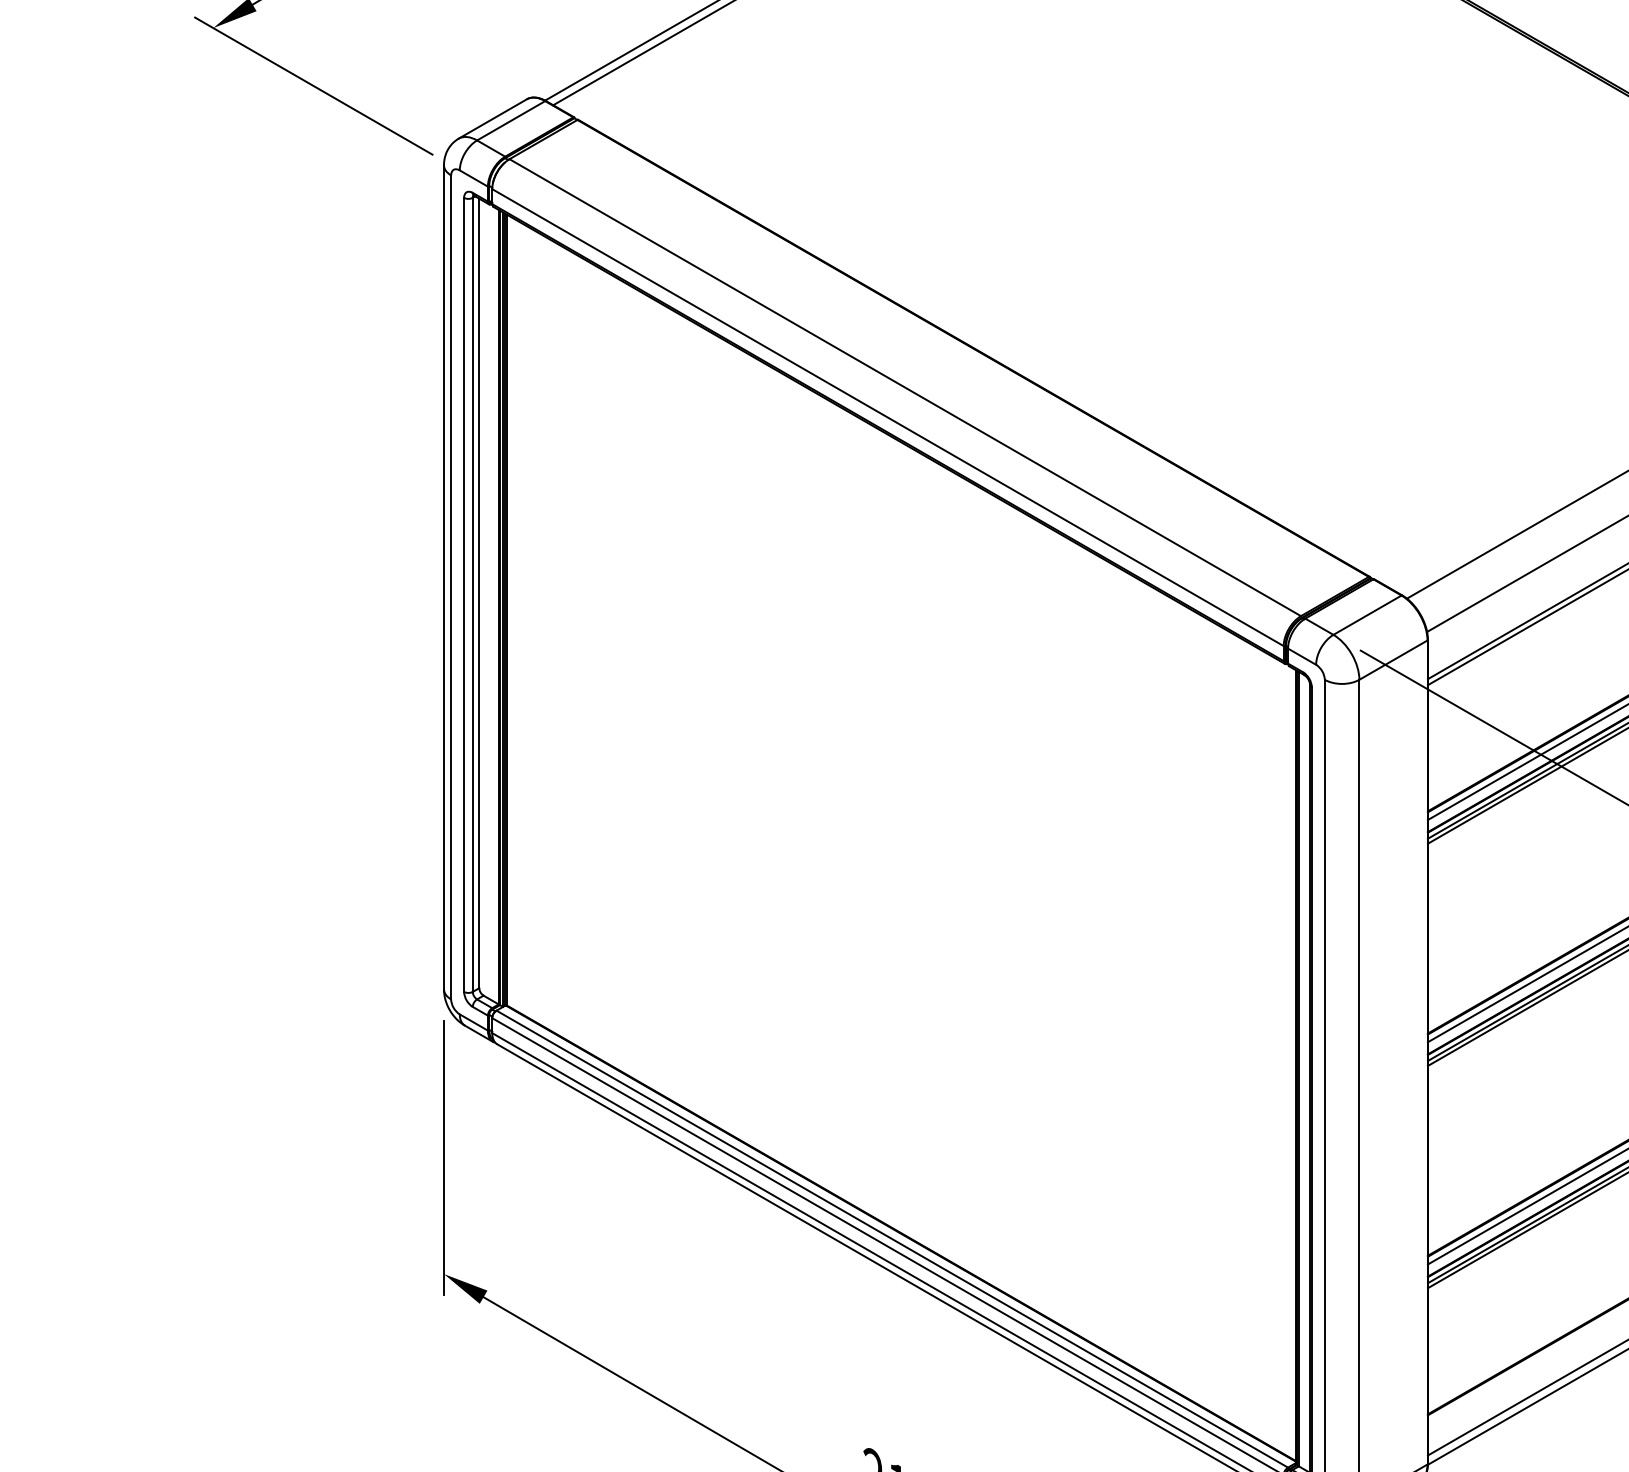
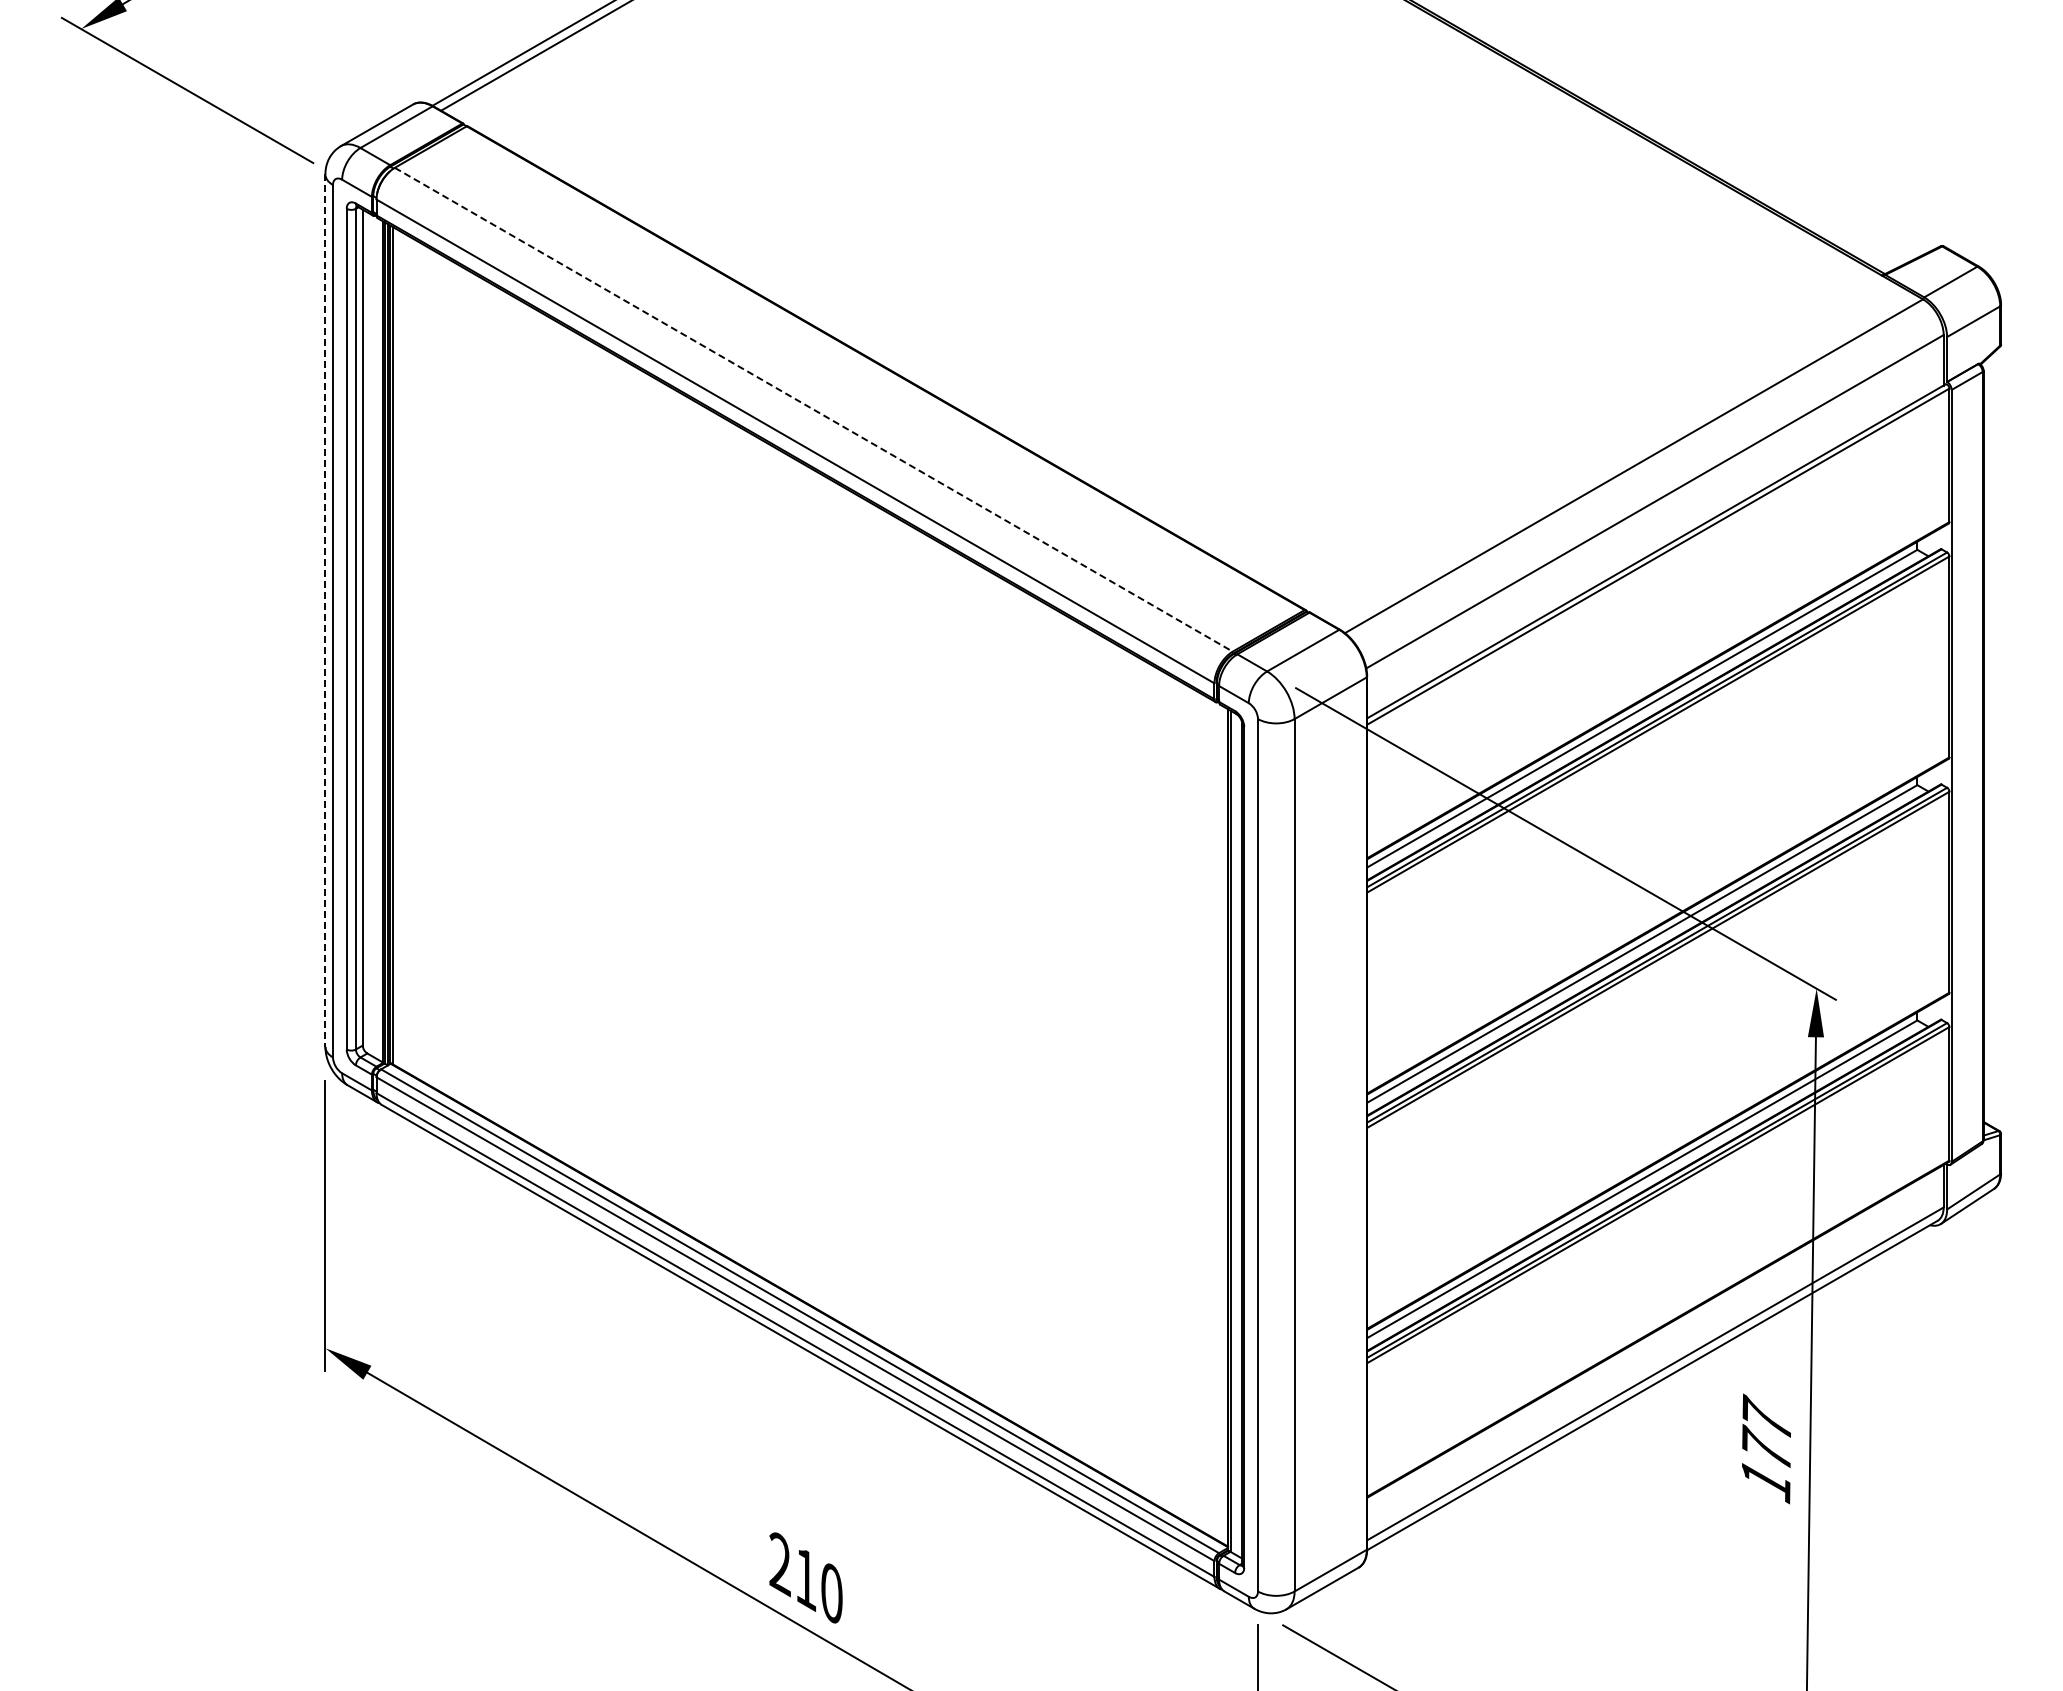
line: (904, 387) -> (813, 409), solid -> dashed
line: (444, 578) -> (325, 611), solid -> dashed

